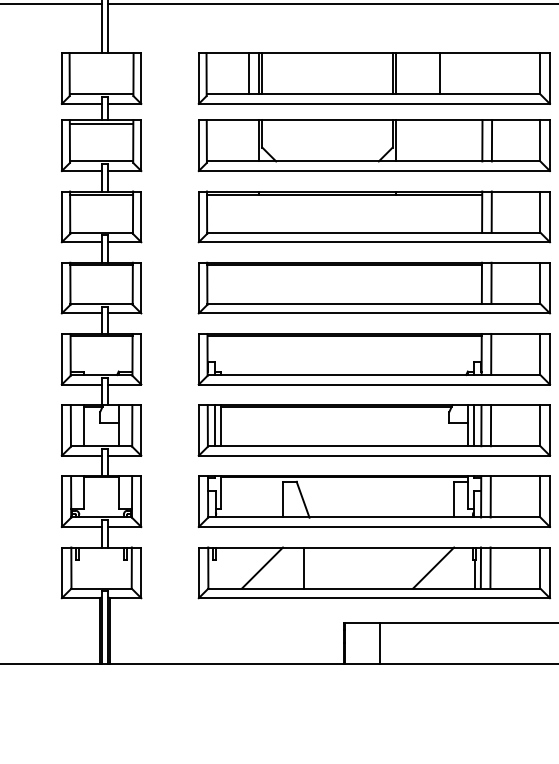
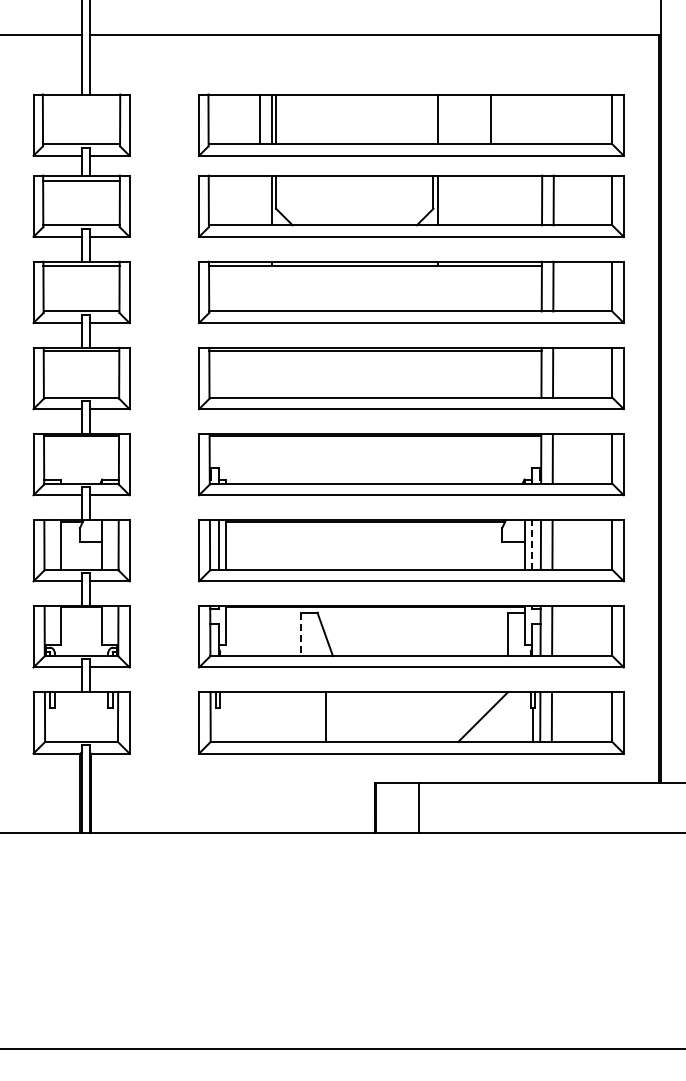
line: (392, 73) -> (433, 119), removed
line: (473, 425) -> (531, 544), solid -> dashed
line: (282, 499) -> (300, 634), solid -> dashed
line: (261, 567) -> (275, 716), removed

